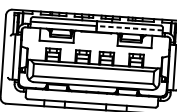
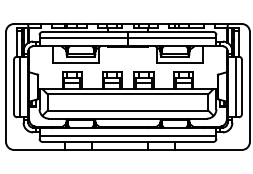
line: (129, 28) -> (171, 38), dashed -> solid
line: (9, 56) -> (14, 86), added
line: (91, 98) -> (127, 135), added

